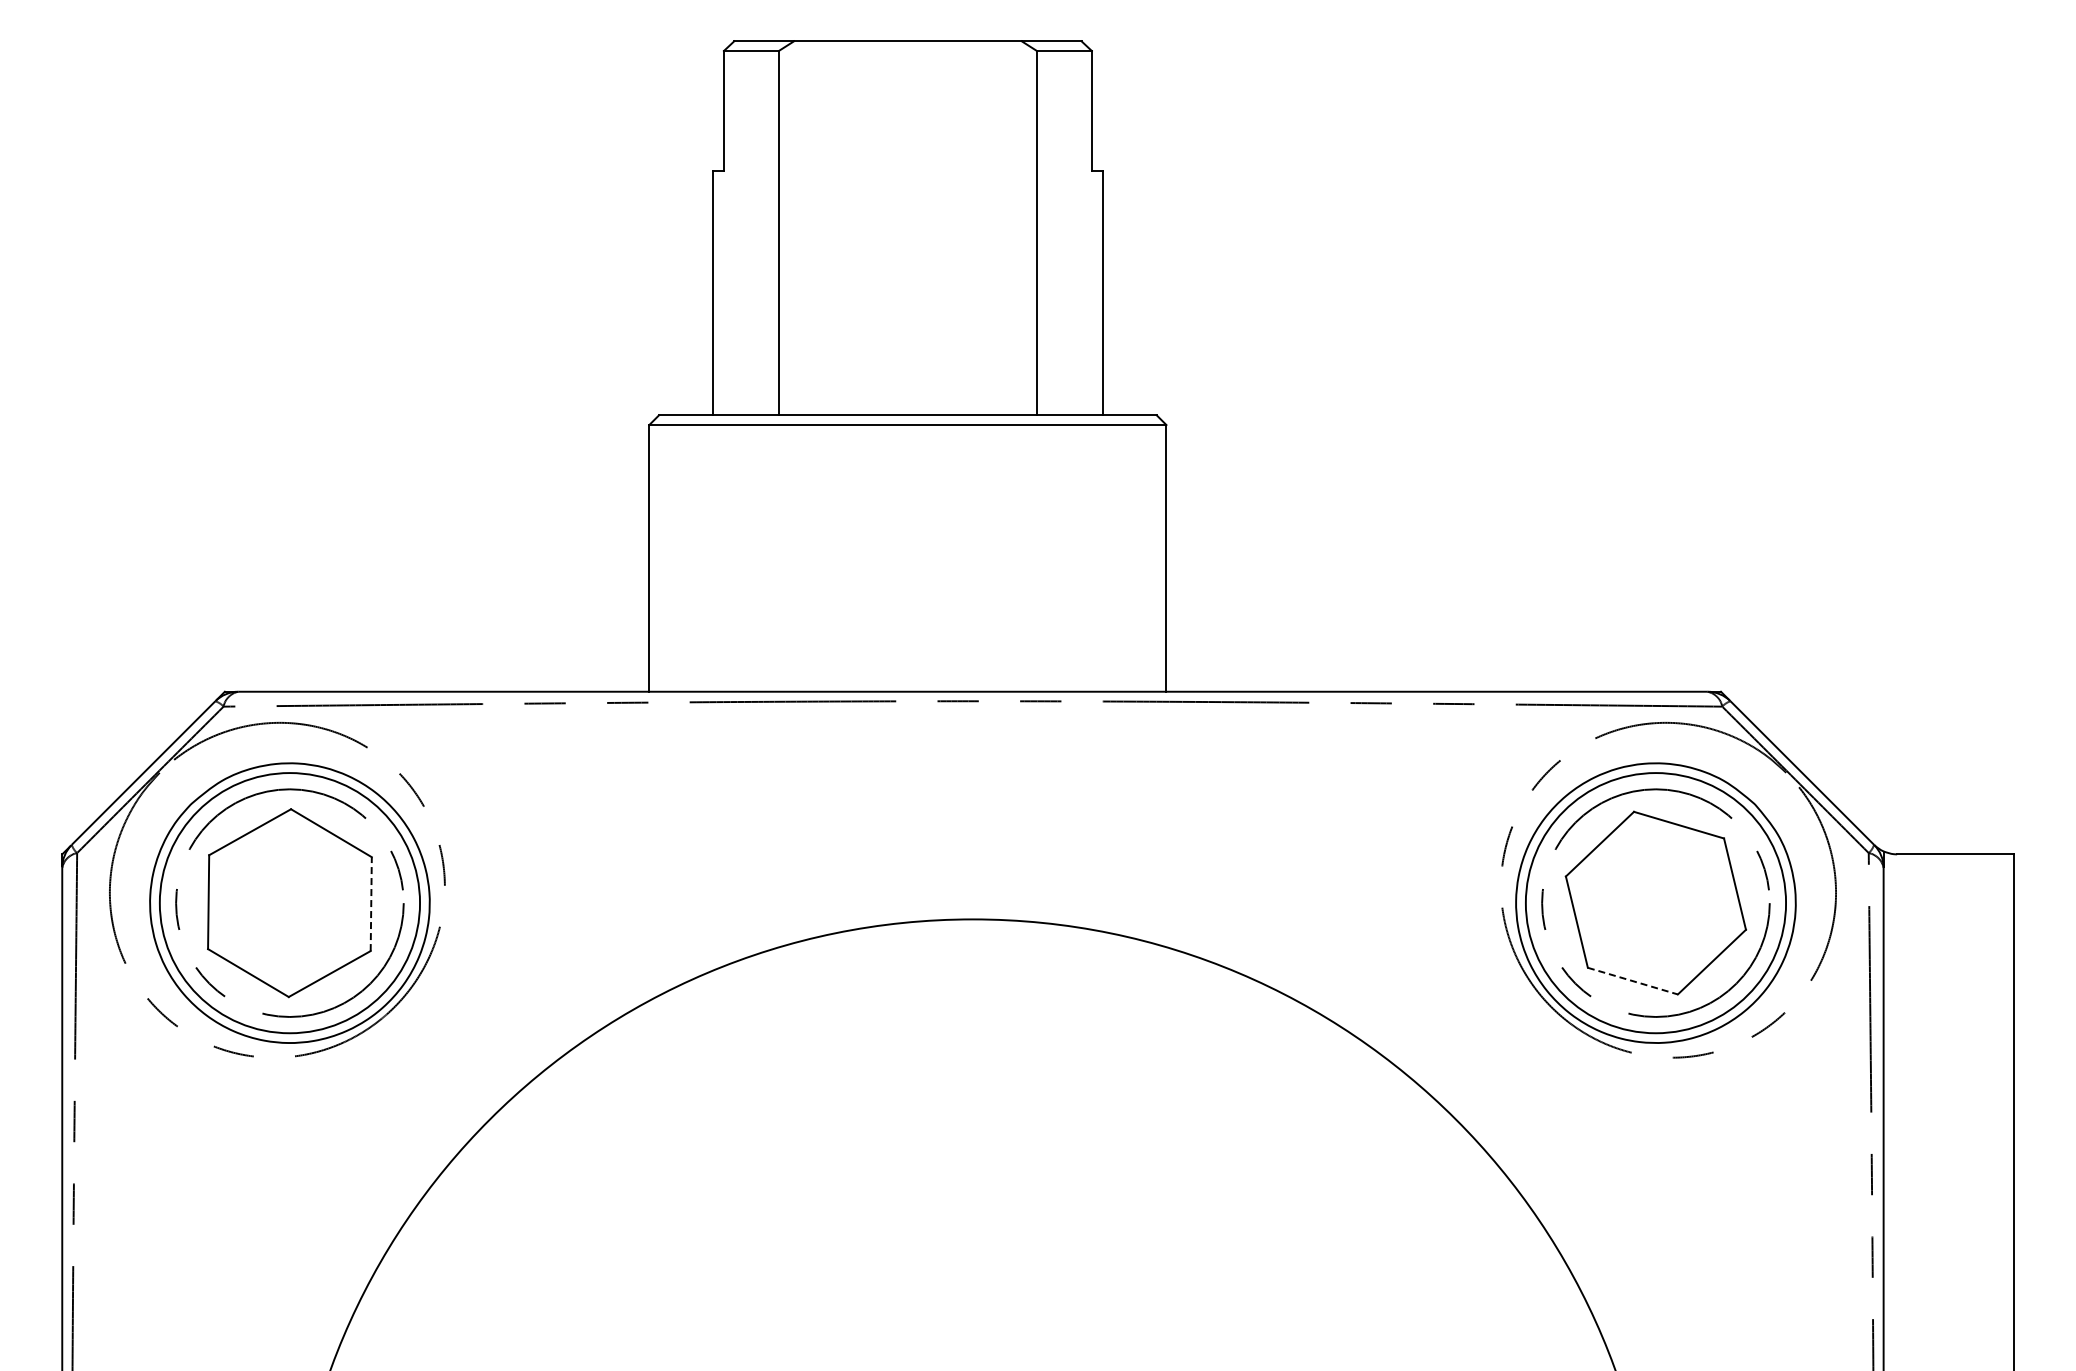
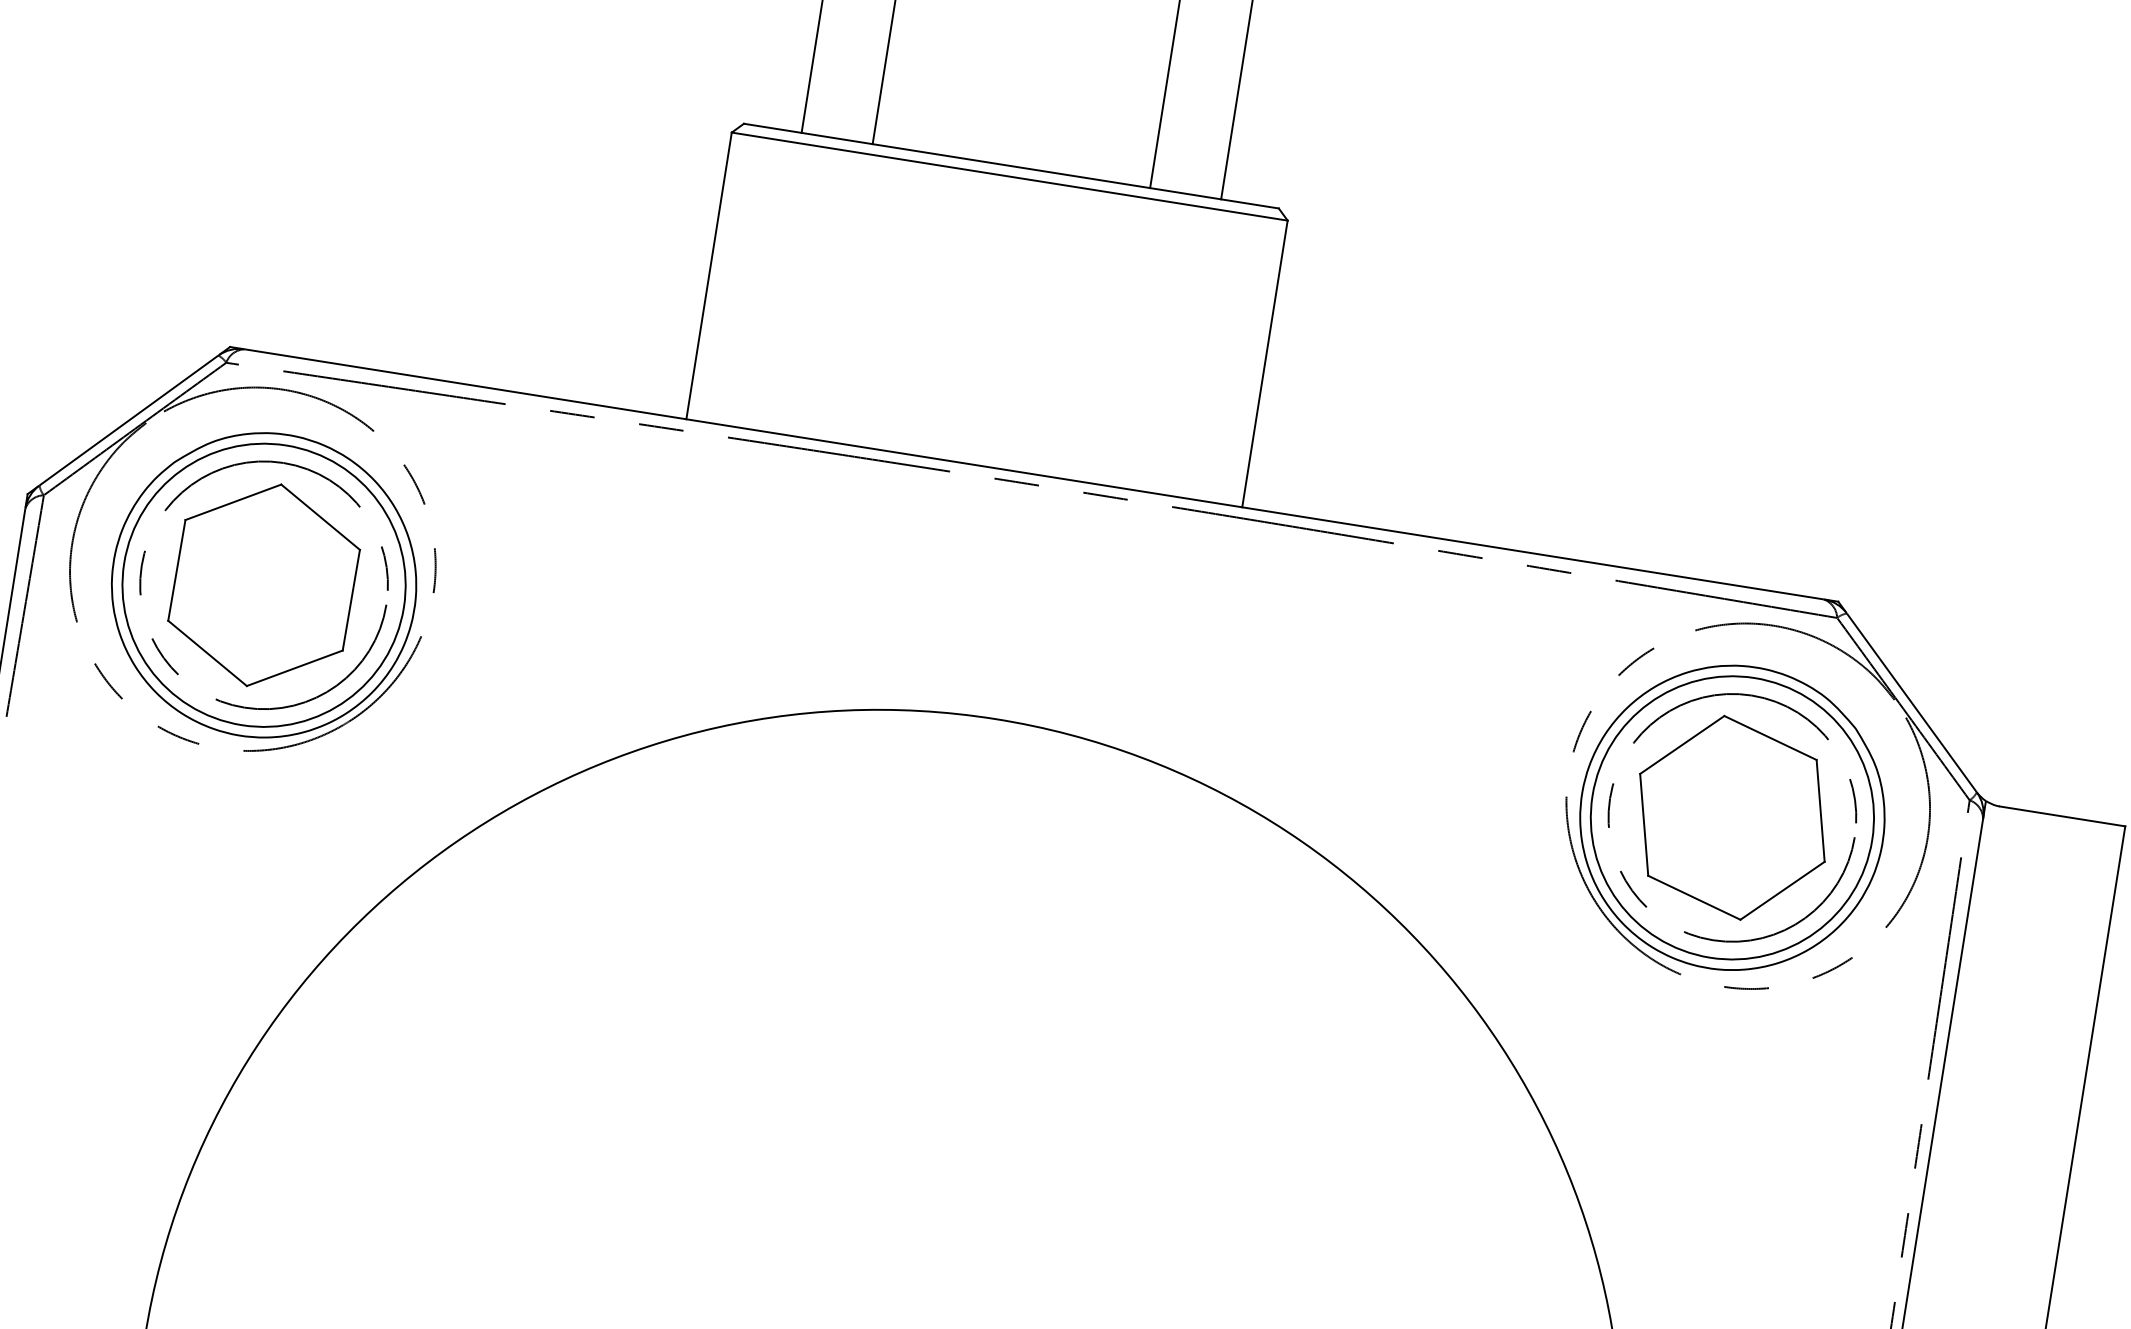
line: (371, 904) -> (351, 600), dashed -> solid
line: (1632, 981) -> (1693, 898), dashed -> solid

